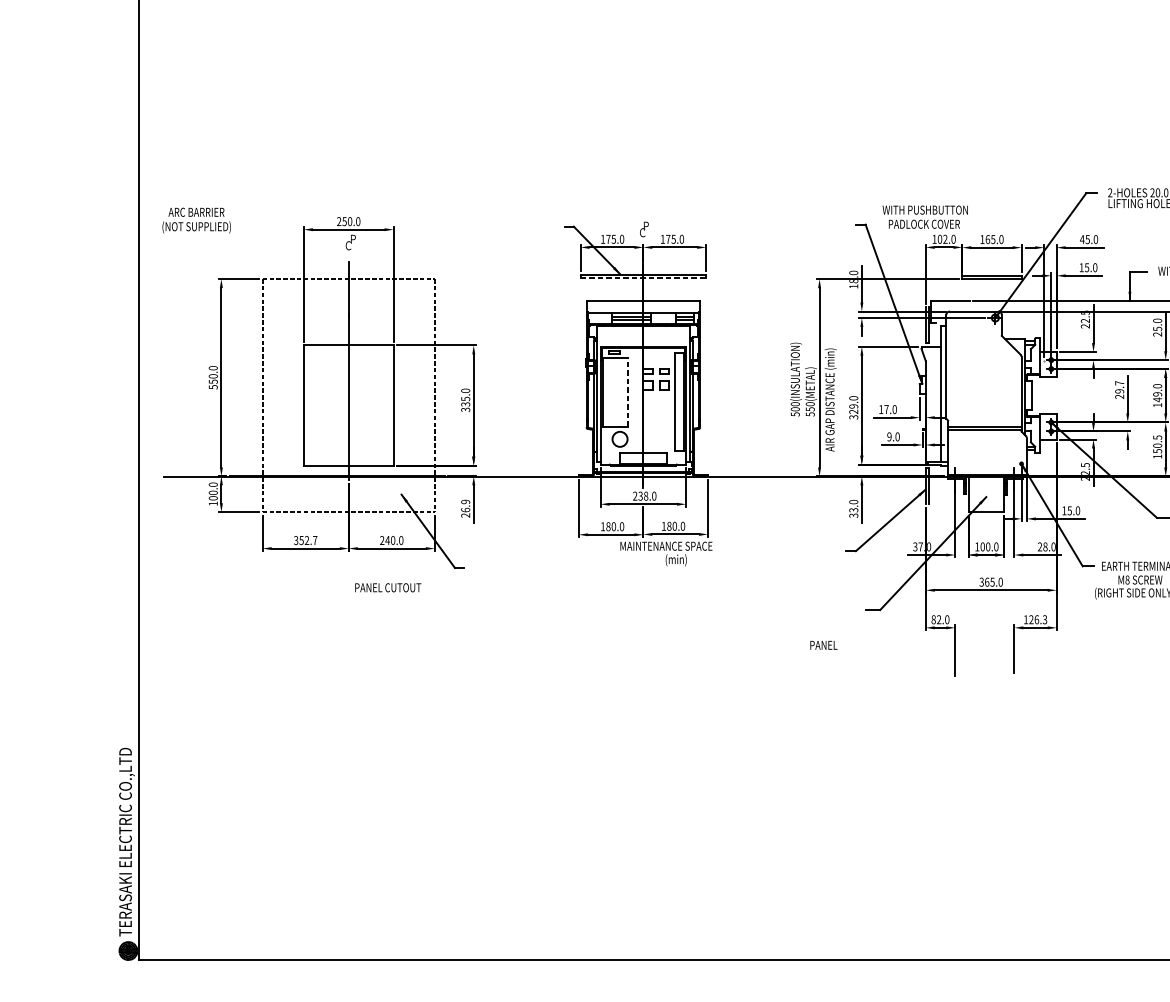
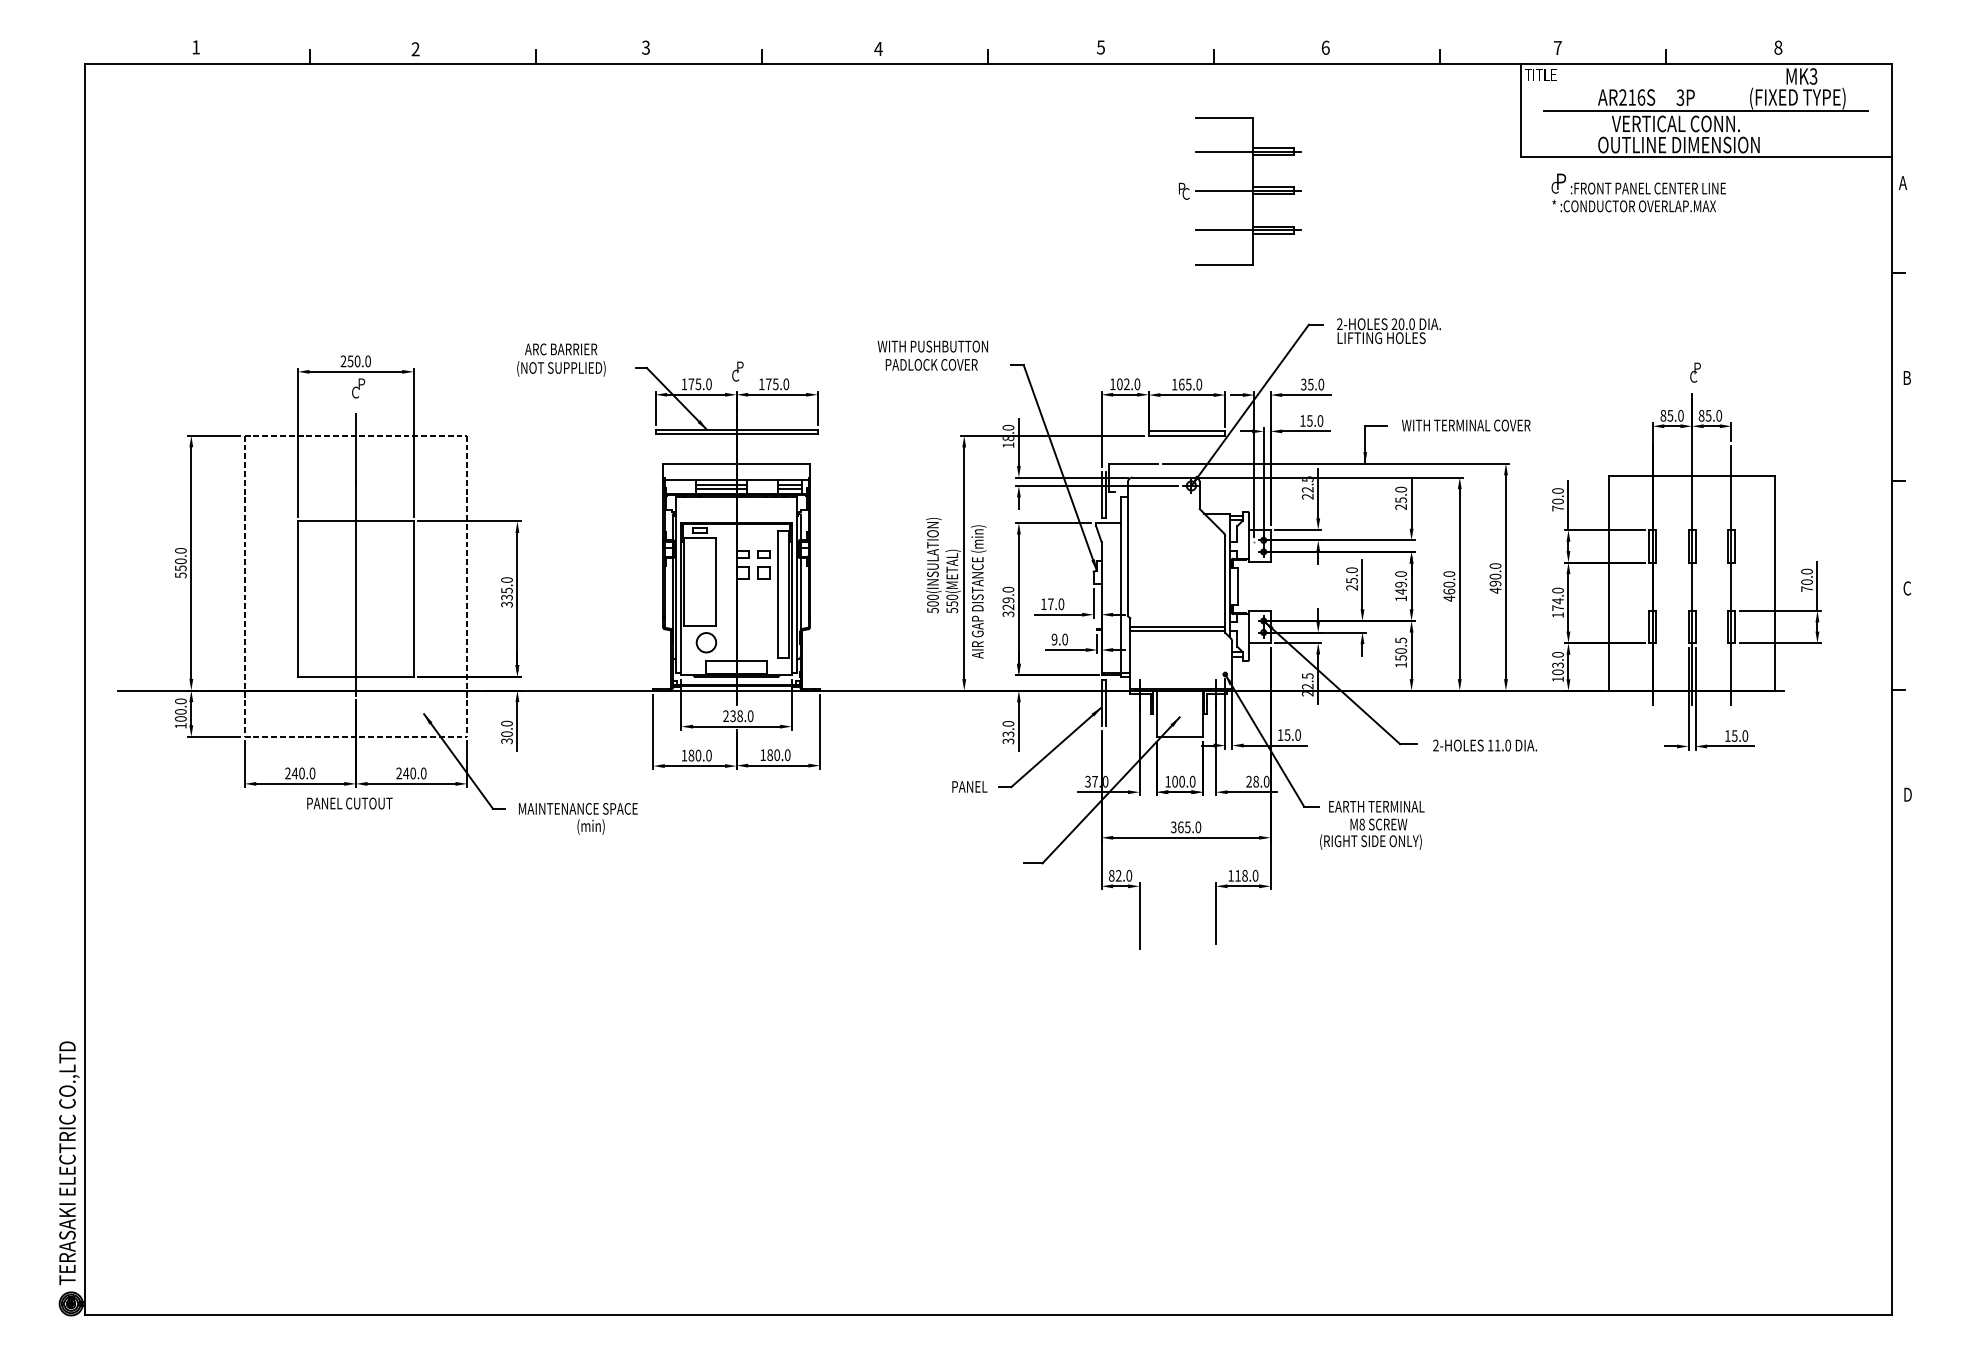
part: (1033, 90) -> (1240, 191), added
text: (925, 217) -> (932, 355), moved
text: (196, 220) -> (561, 359), moved
text: (1082, 239) -> (1303, 384), 45.0 -> 35.0
line: (644, 278) -> (737, 434), dashed -> solid
text: (1119, 387) -> (1351, 575), 29.7 -> 25.0
line: (627, 391) -> (716, 581), dashed -> solid
text: (465, 508) -> (506, 732), 26.9 -> 30.0
text: (305, 540) -> (300, 773), 352.7 -> 240.0
text: (666, 553) -> (578, 818), moved
text: (387, 587) -> (349, 803), moved
text: (1038, 619) -> (1246, 875), 126.3 -> 118.0
text: (823, 645) -> (969, 786), moved

